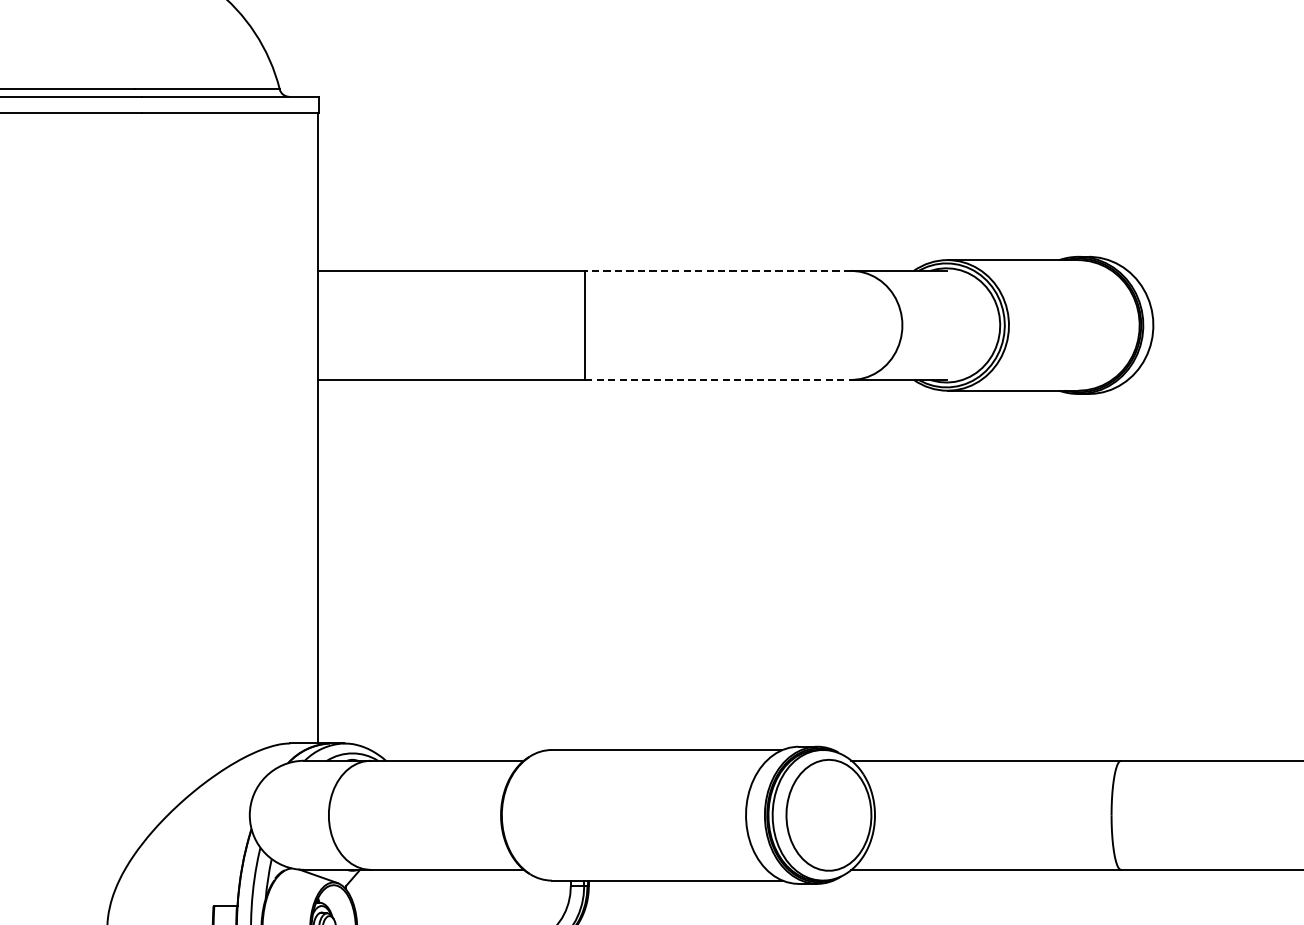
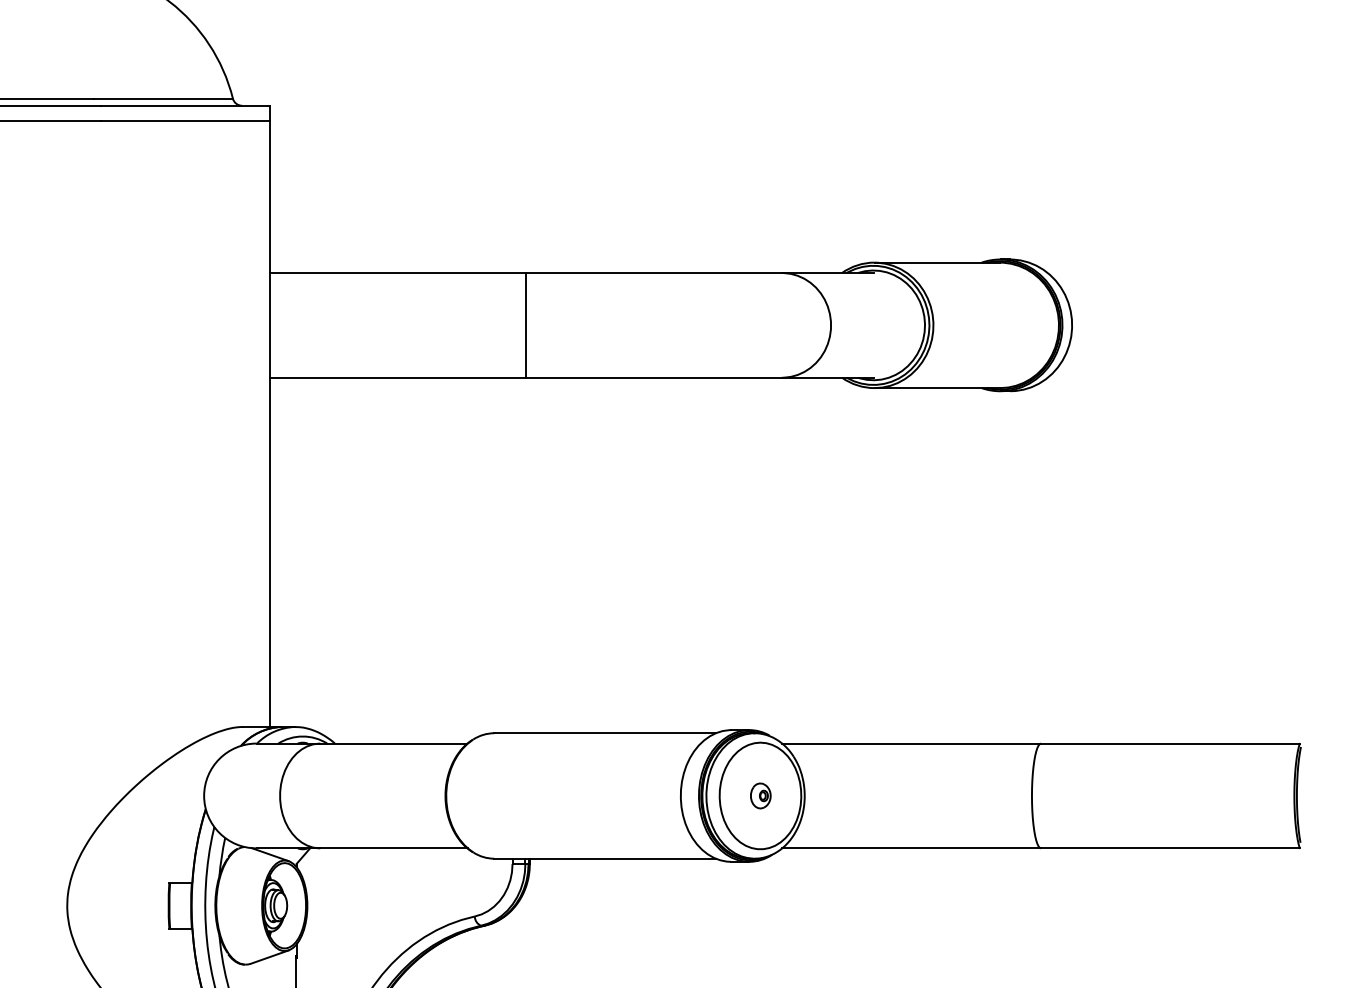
line: (718, 270) -> (654, 272), dashed -> solid
line: (718, 379) -> (654, 377), dashed -> solid
part: (828, 814) -> (760, 795), added

